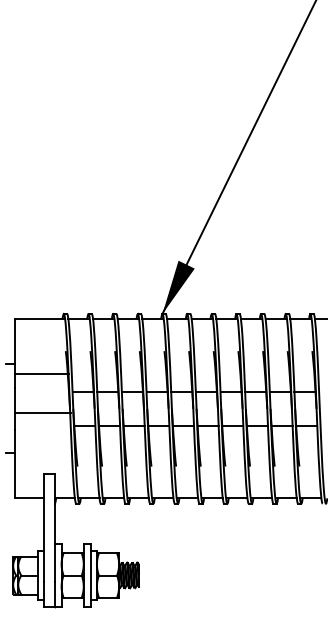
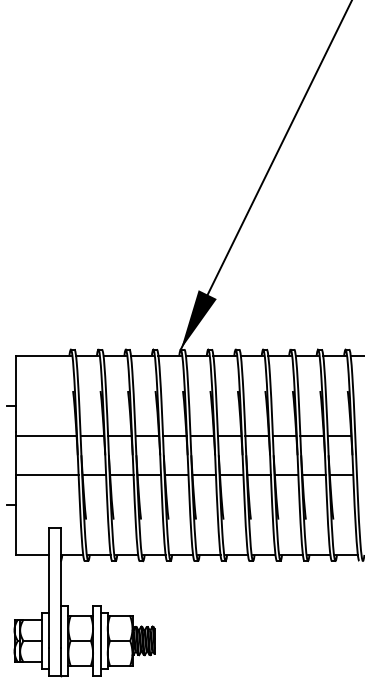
line: (41, 373) -> (46, 435), moved
line: (42, 413) -> (47, 474), moved

